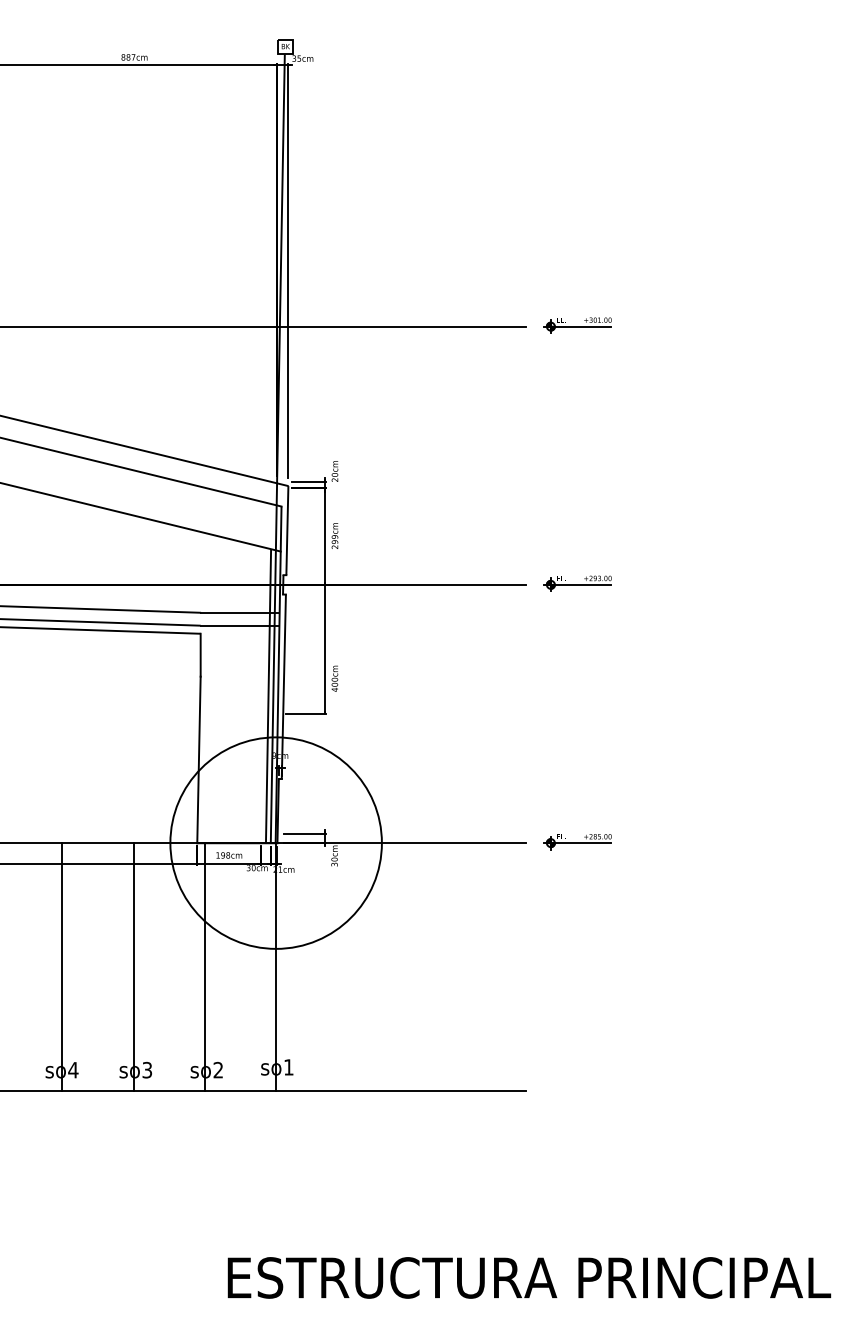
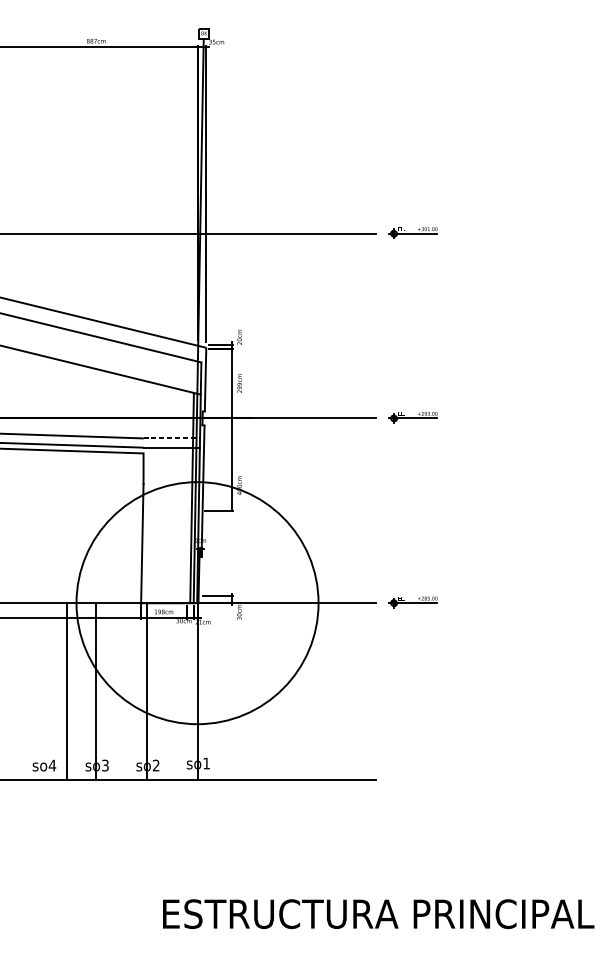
line: (240, 612) -> (172, 438), solid -> dashed
circle: (275, 842) -> (197, 602), size x1.6
line: (62, 966) -> (66, 691), moved

